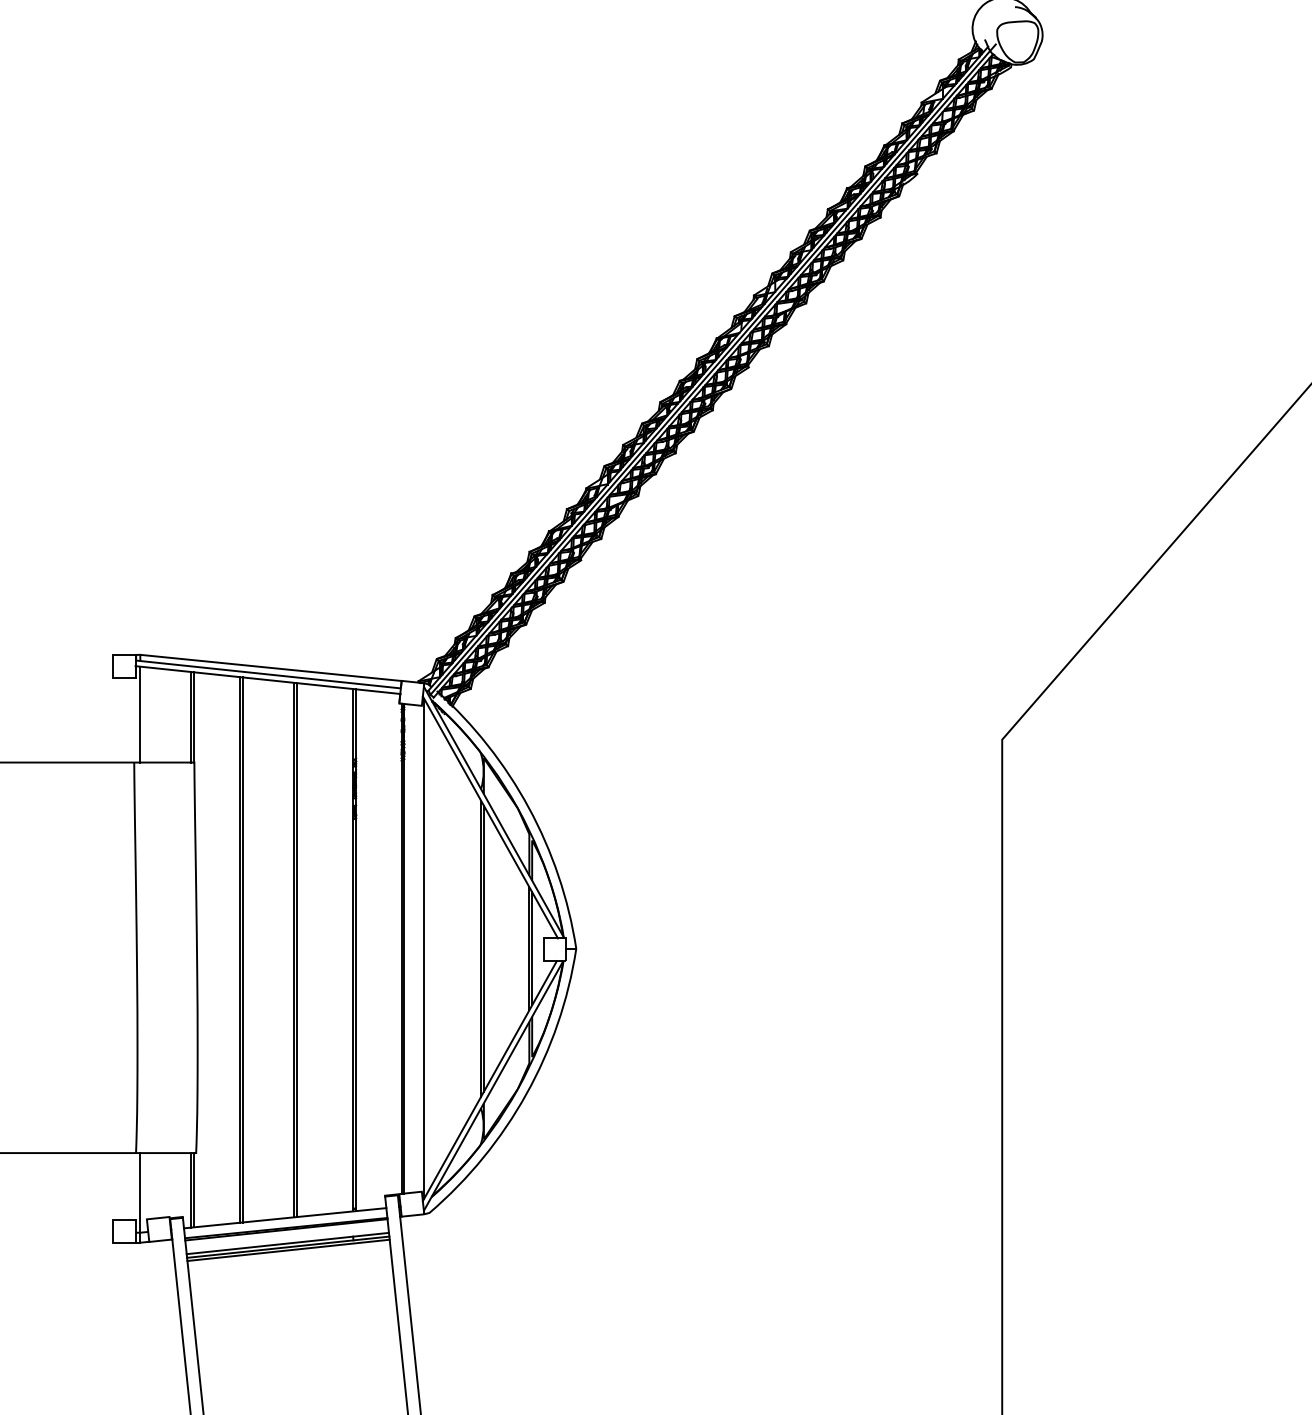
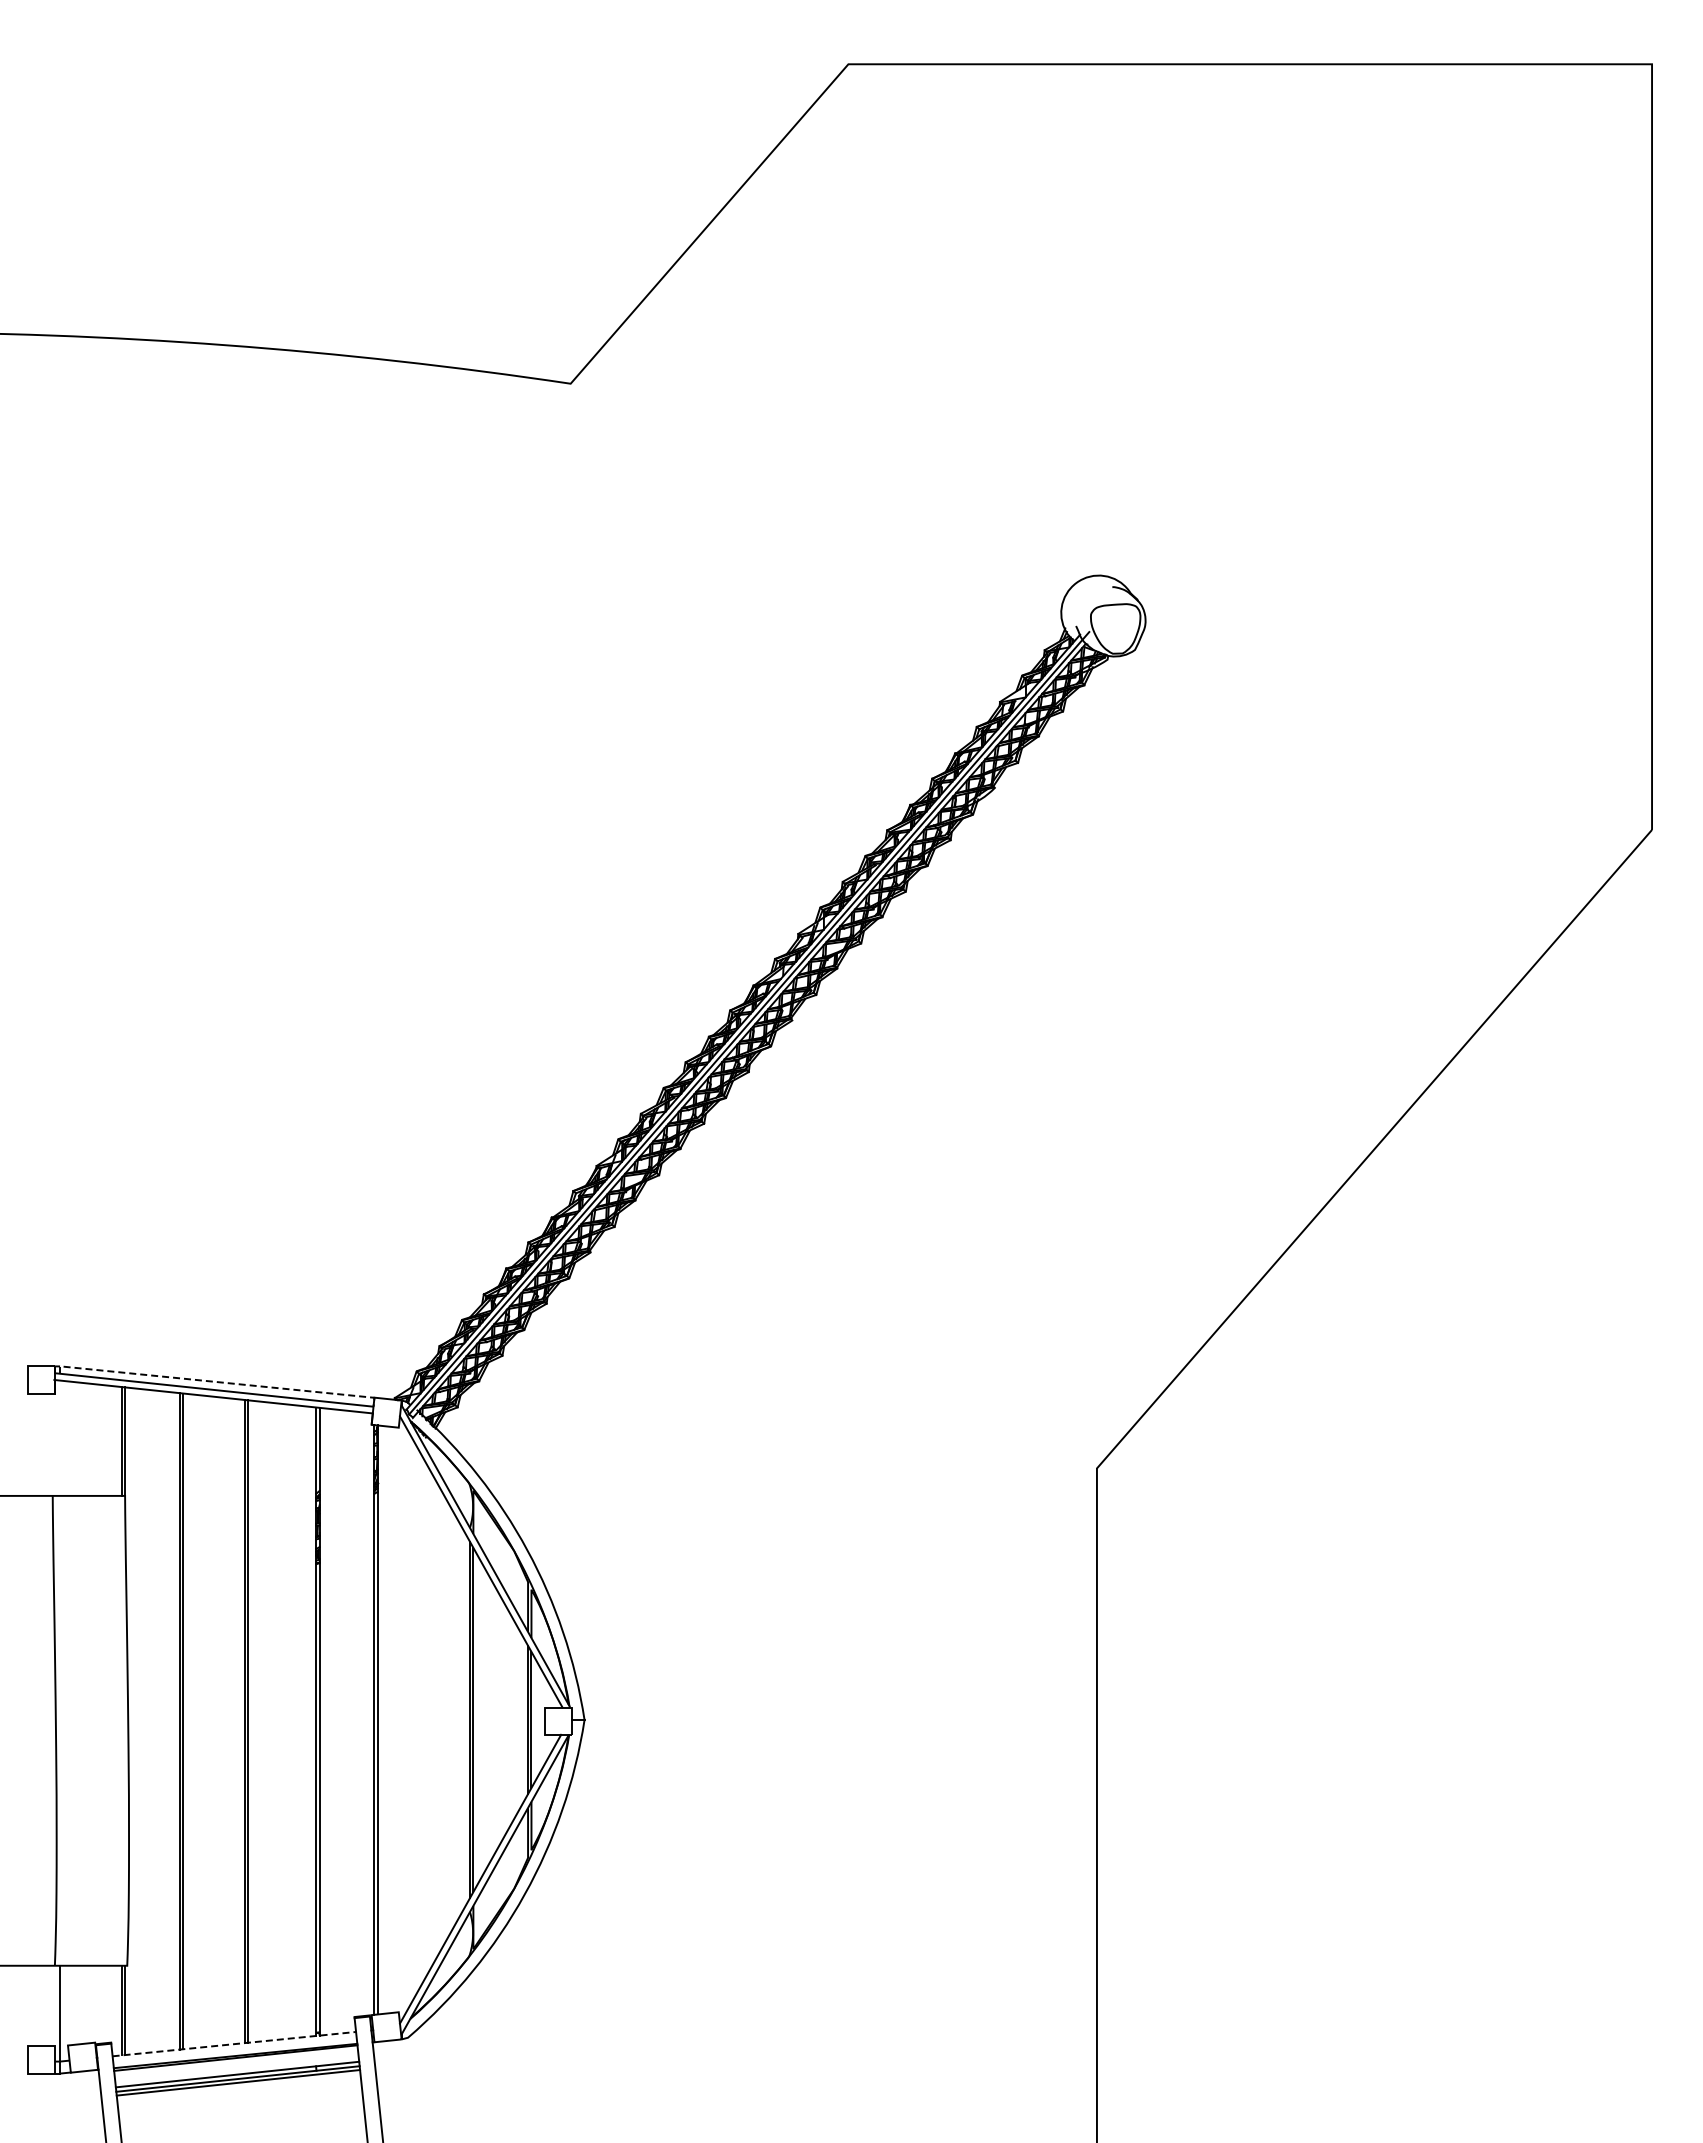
line: (272, 668) -> (218, 1382), solid -> dashed
line: (140, 713) -> (60, 1437), removed
line: (424, 948) -> (401, 1719), removed
line: (285, 1218) -> (234, 2044), solid -> dashed

